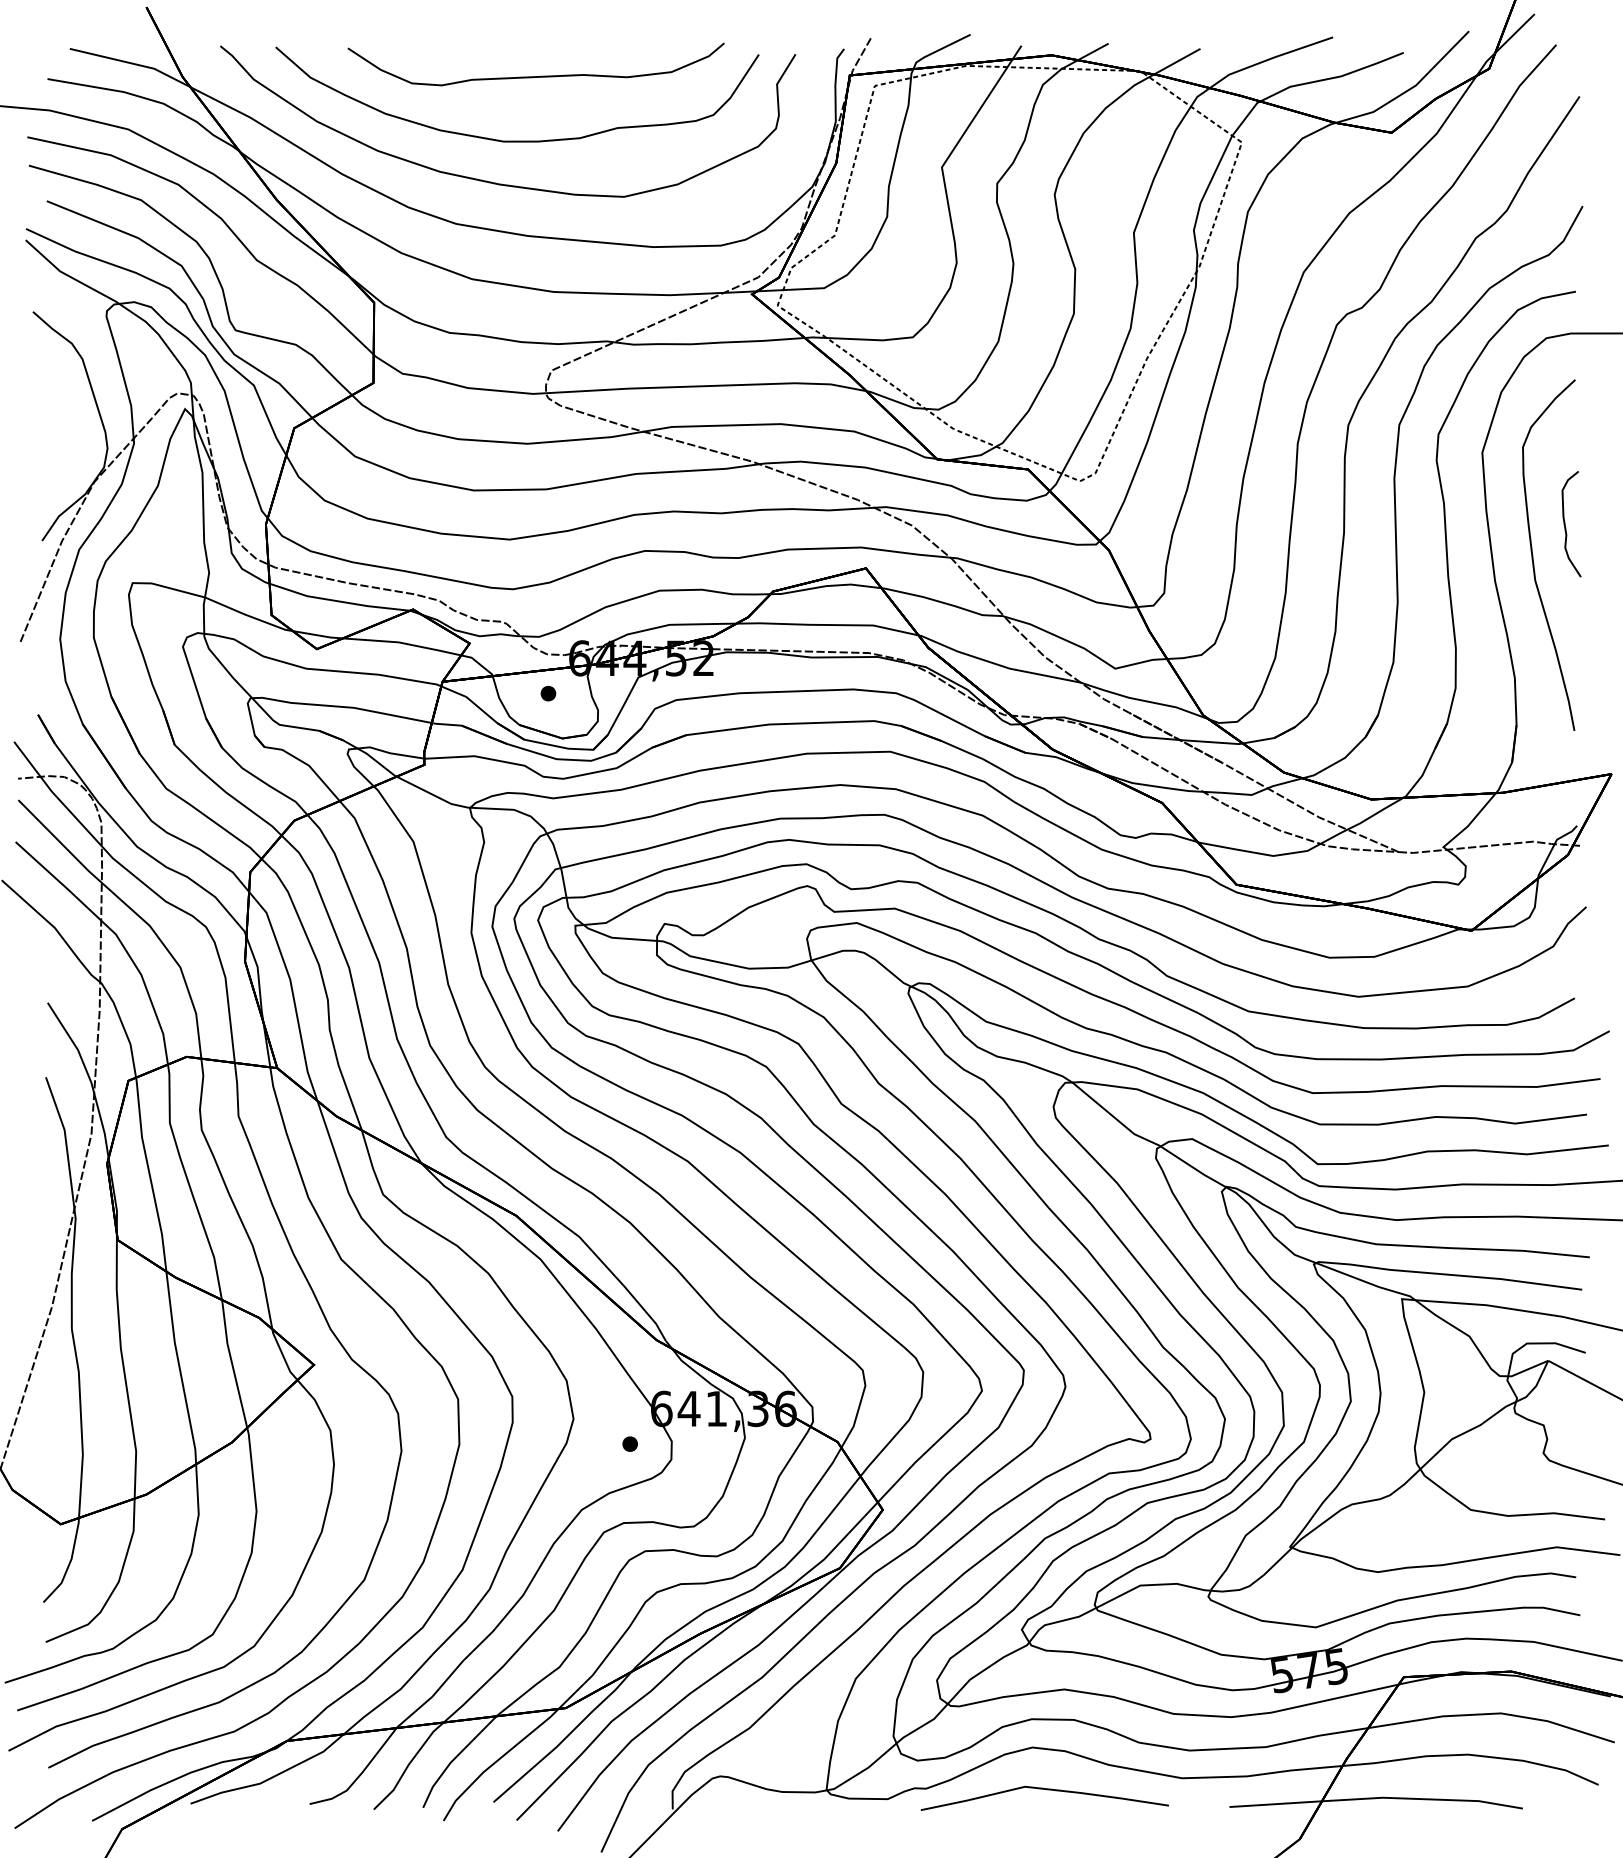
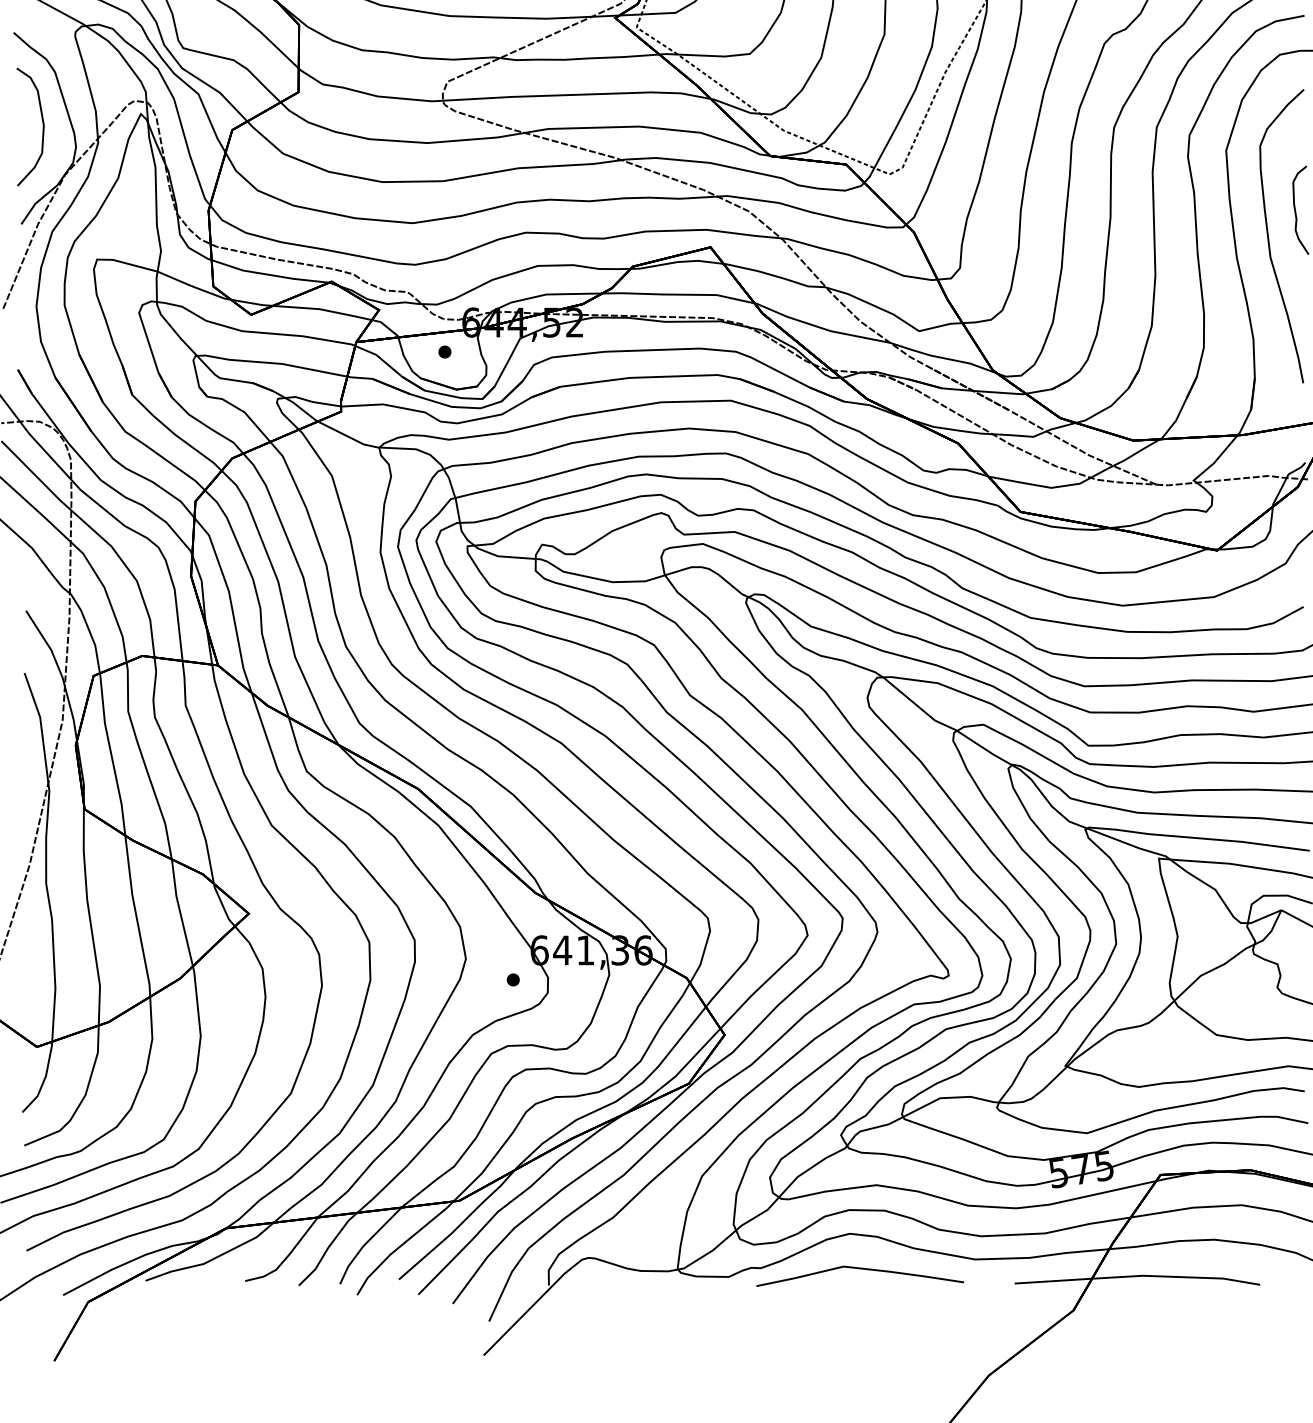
curve: (67, 426) -> (42, 128), added

